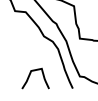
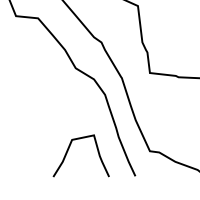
curve: (30, 75) -> (70, 149), moved

